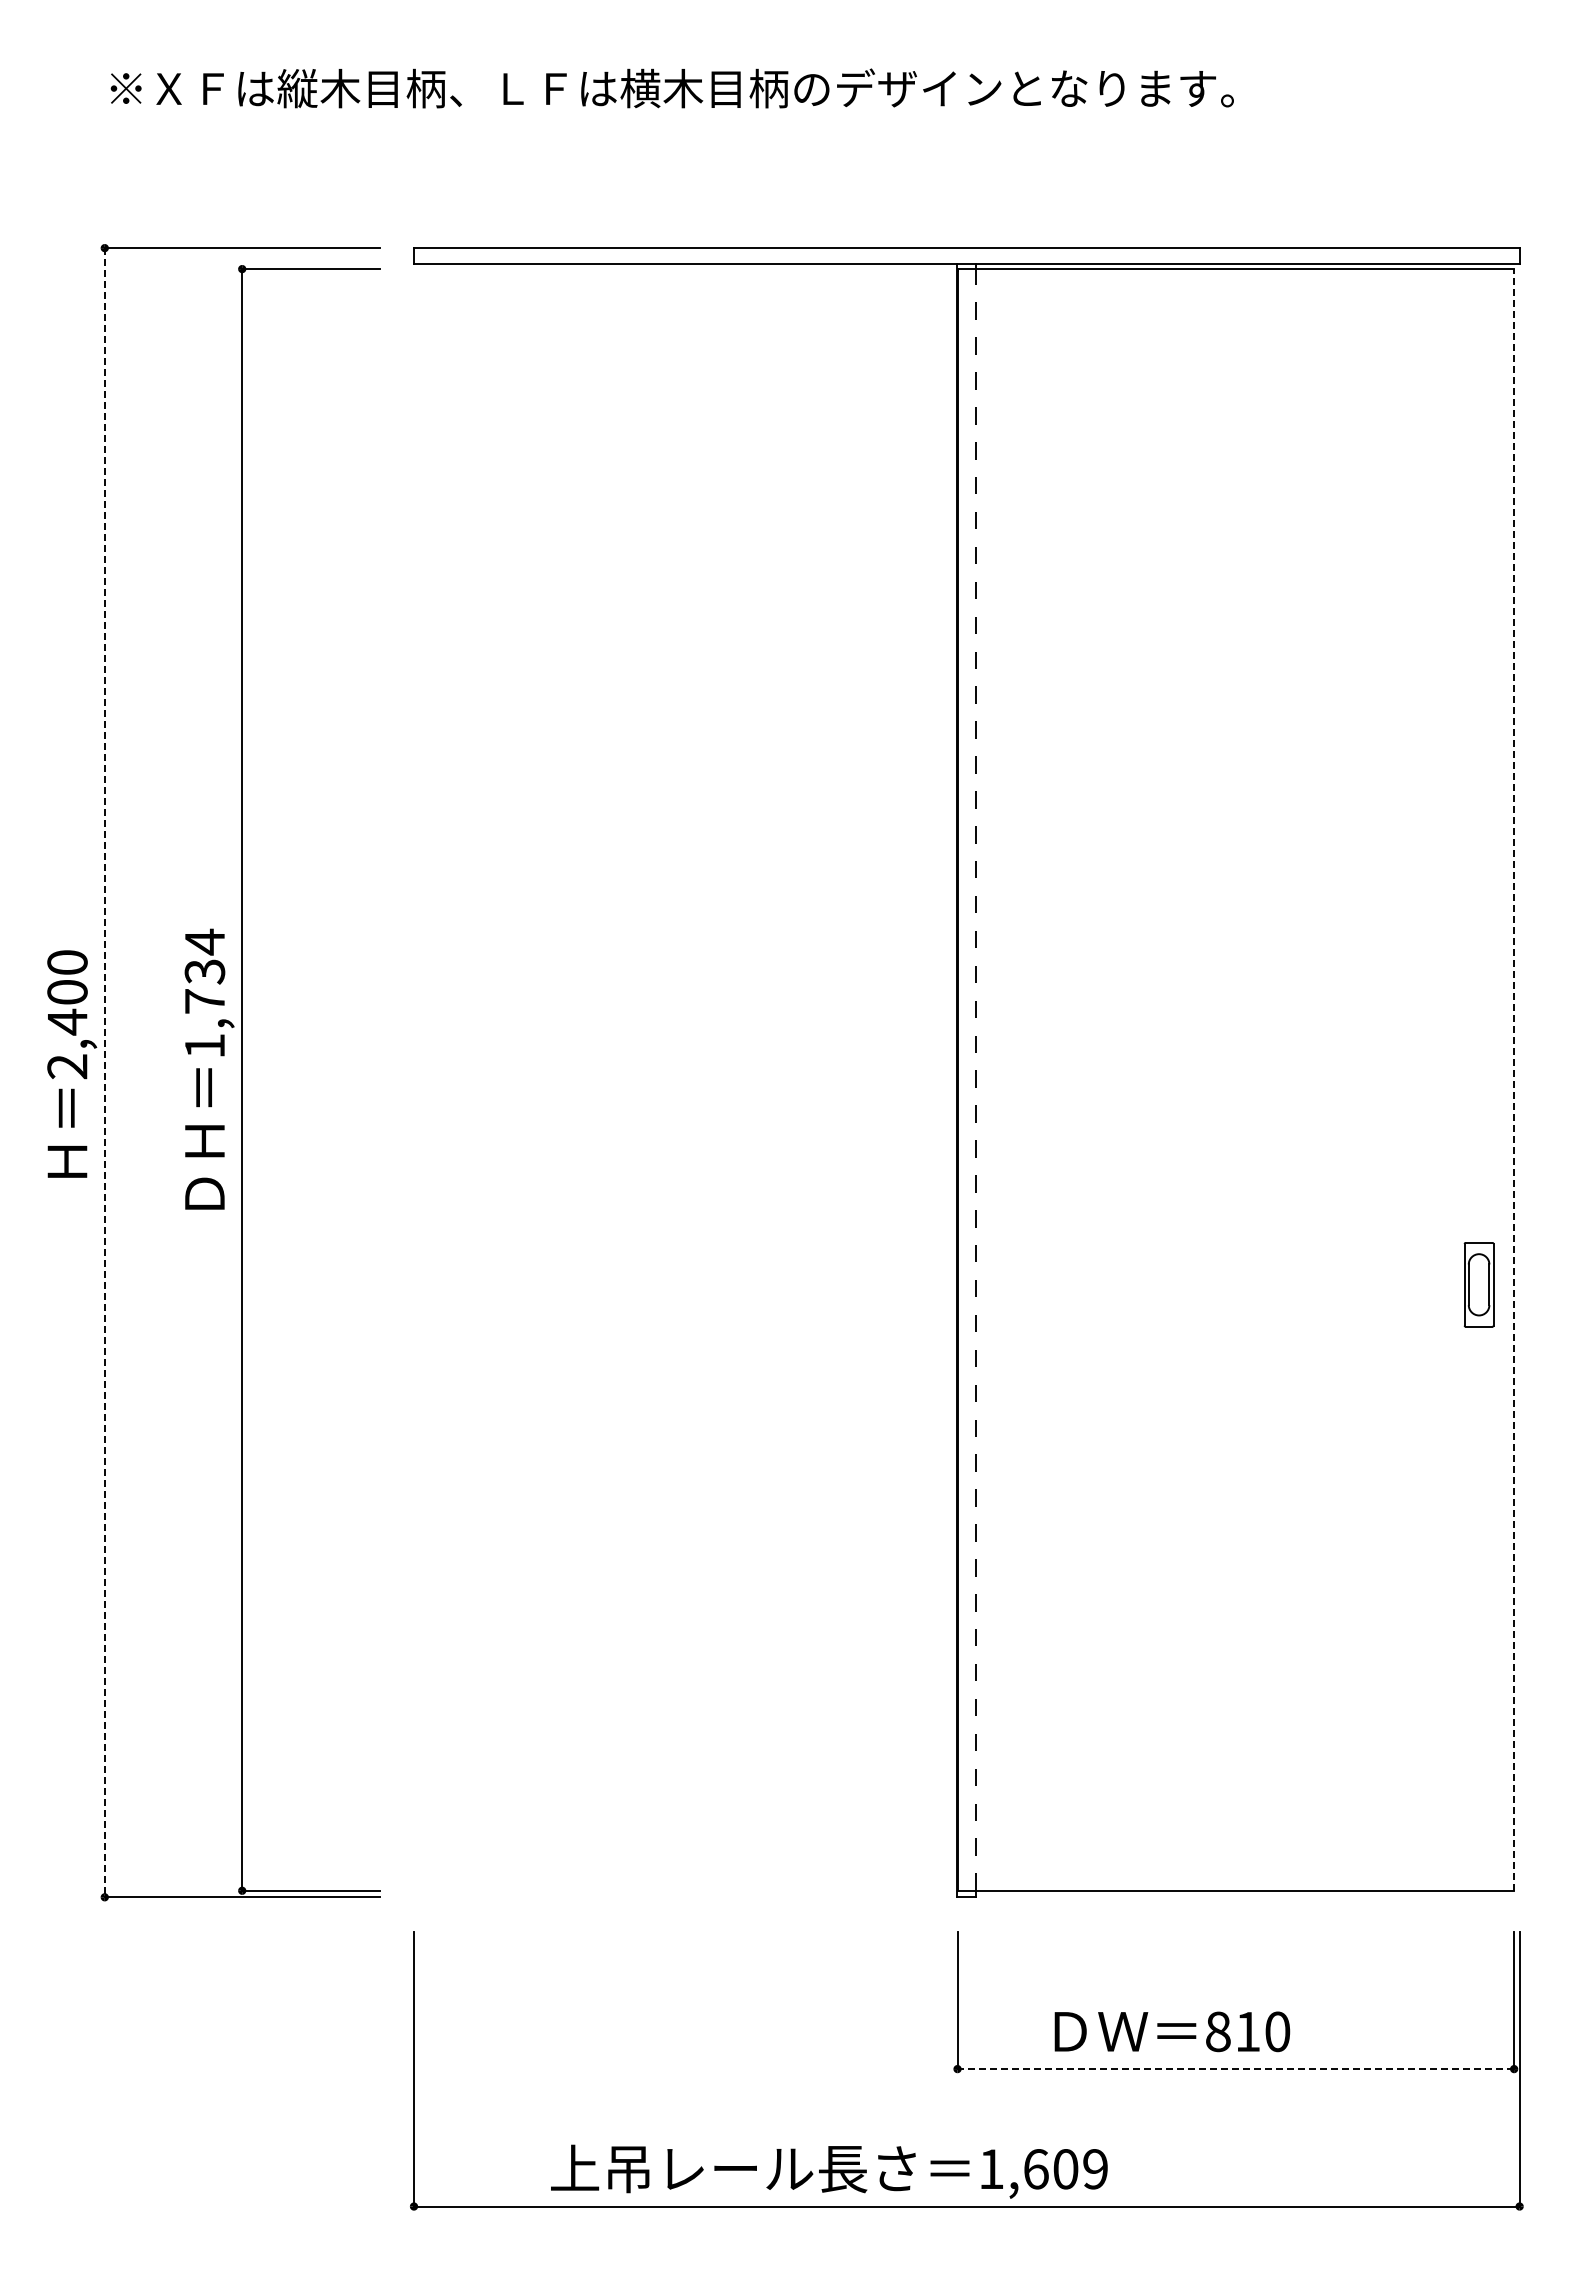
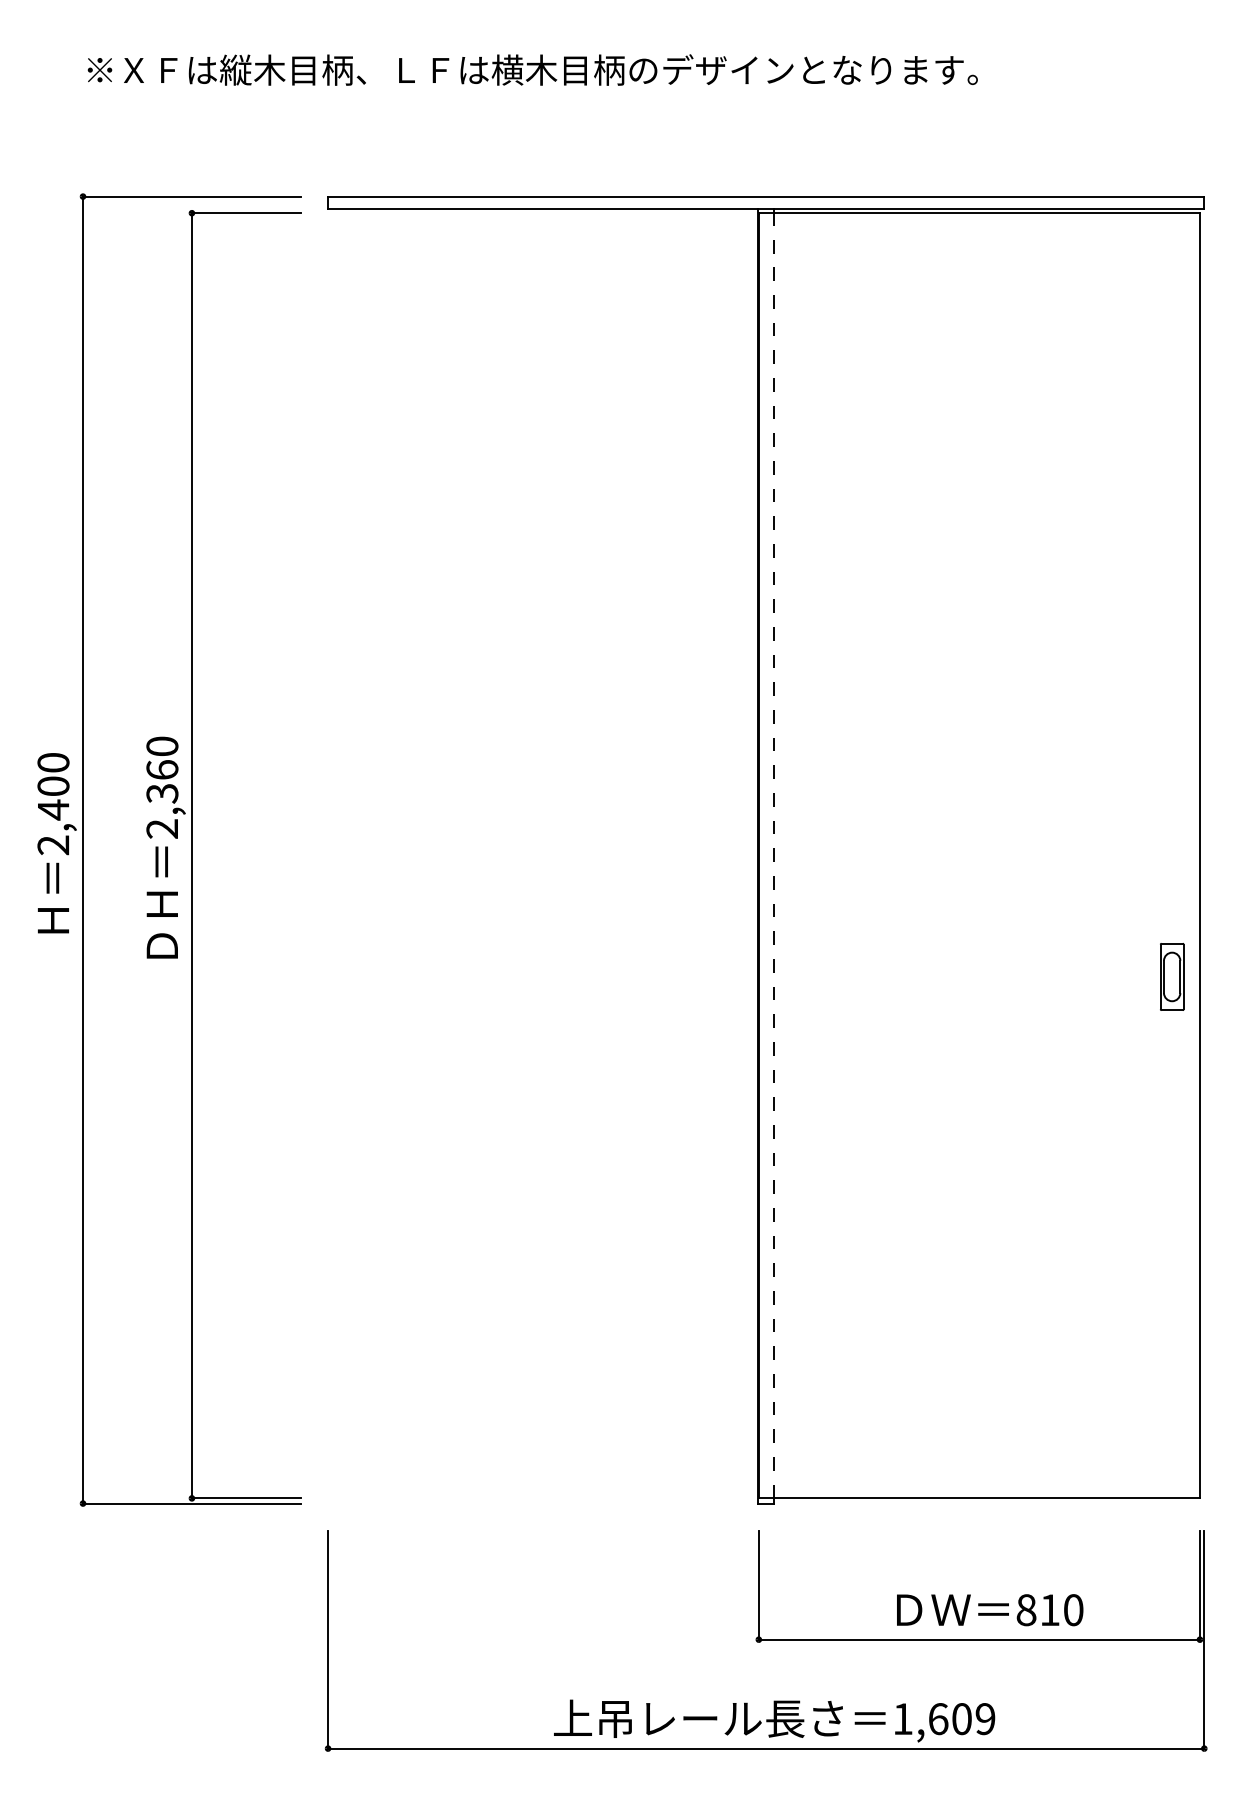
text: (204, 993) -> (162, 787), 1,734 -> 2,360
line: (104, 1072) -> (82, 849), dashed -> solid
line: (1514, 1079) -> (1200, 855), dashed -> solid
part: (1478, 1284) -> (1171, 976), moved
text: (1172, 2031) -> (990, 1609), moved
line: (1235, 2069) -> (979, 1640), dashed -> solid
text: (829, 2171) -> (774, 1720), moved

